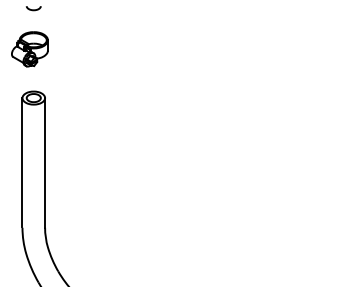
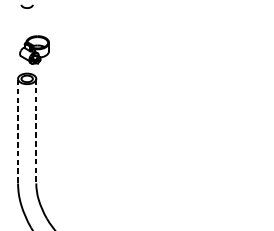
part: (29, 49) -> (34, 50), moved
line: (22, 162) -> (18, 130), solid -> dashed
line: (45, 162) -> (36, 130), solid -> dashed

